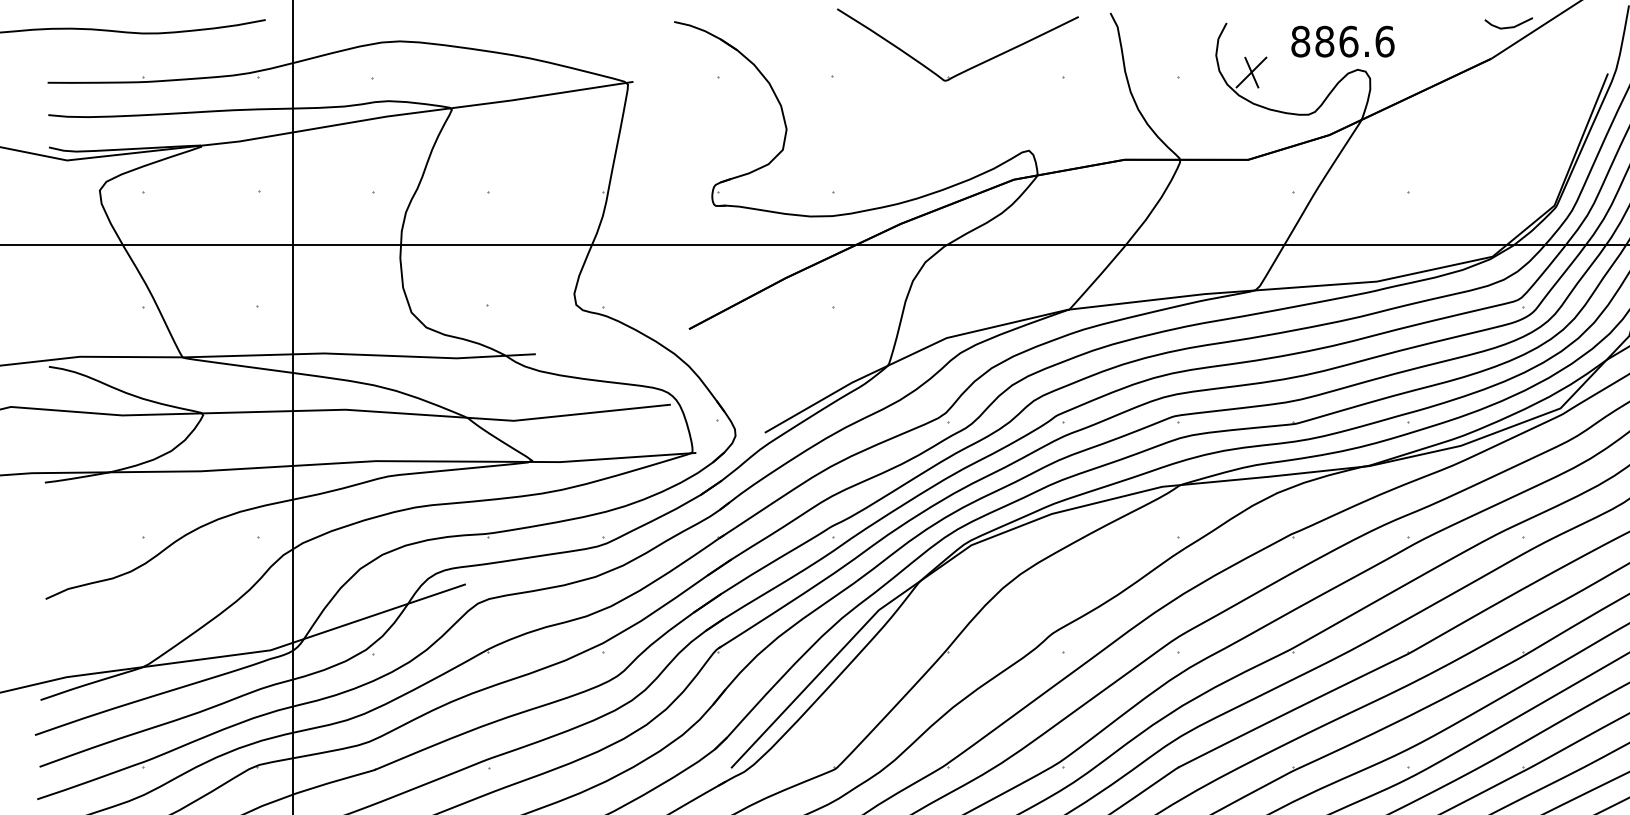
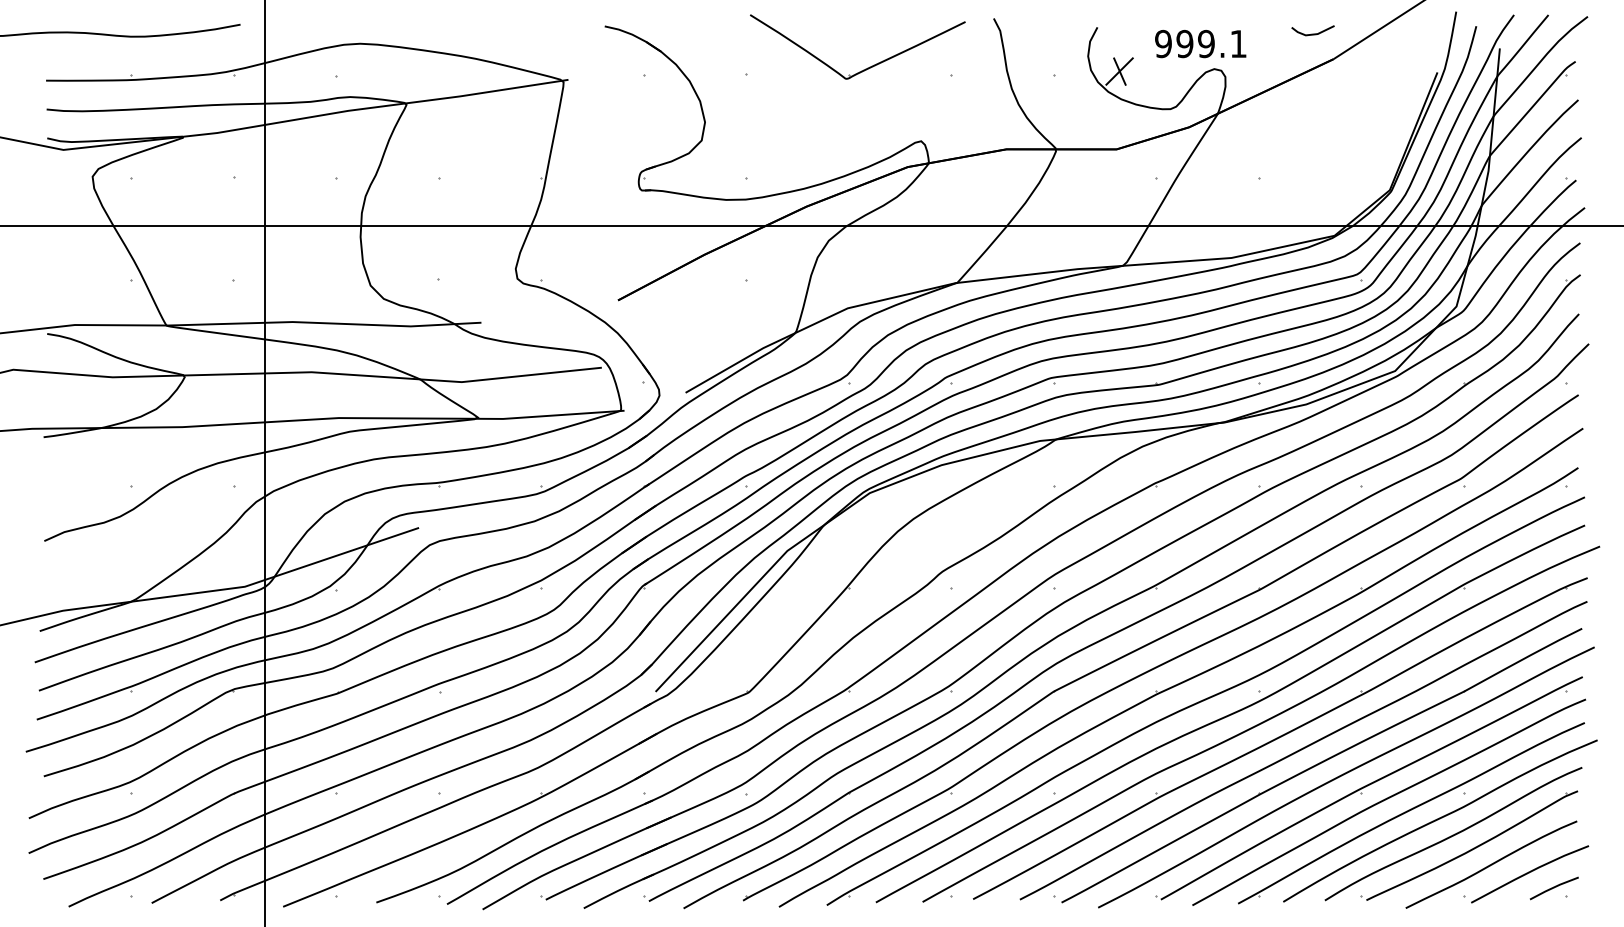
line: (1508, 26) -> (1312, 33), moved
text: (1343, 41) -> (1201, 43), 886.6 -> 999.1

